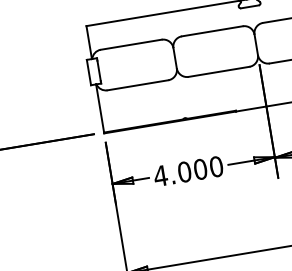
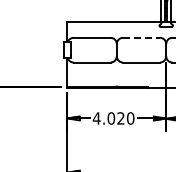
line: (212, 30) -> (141, 37), solid -> dashed
text: (199, 169) -> (120, 118), 4.000 -> 4.020

